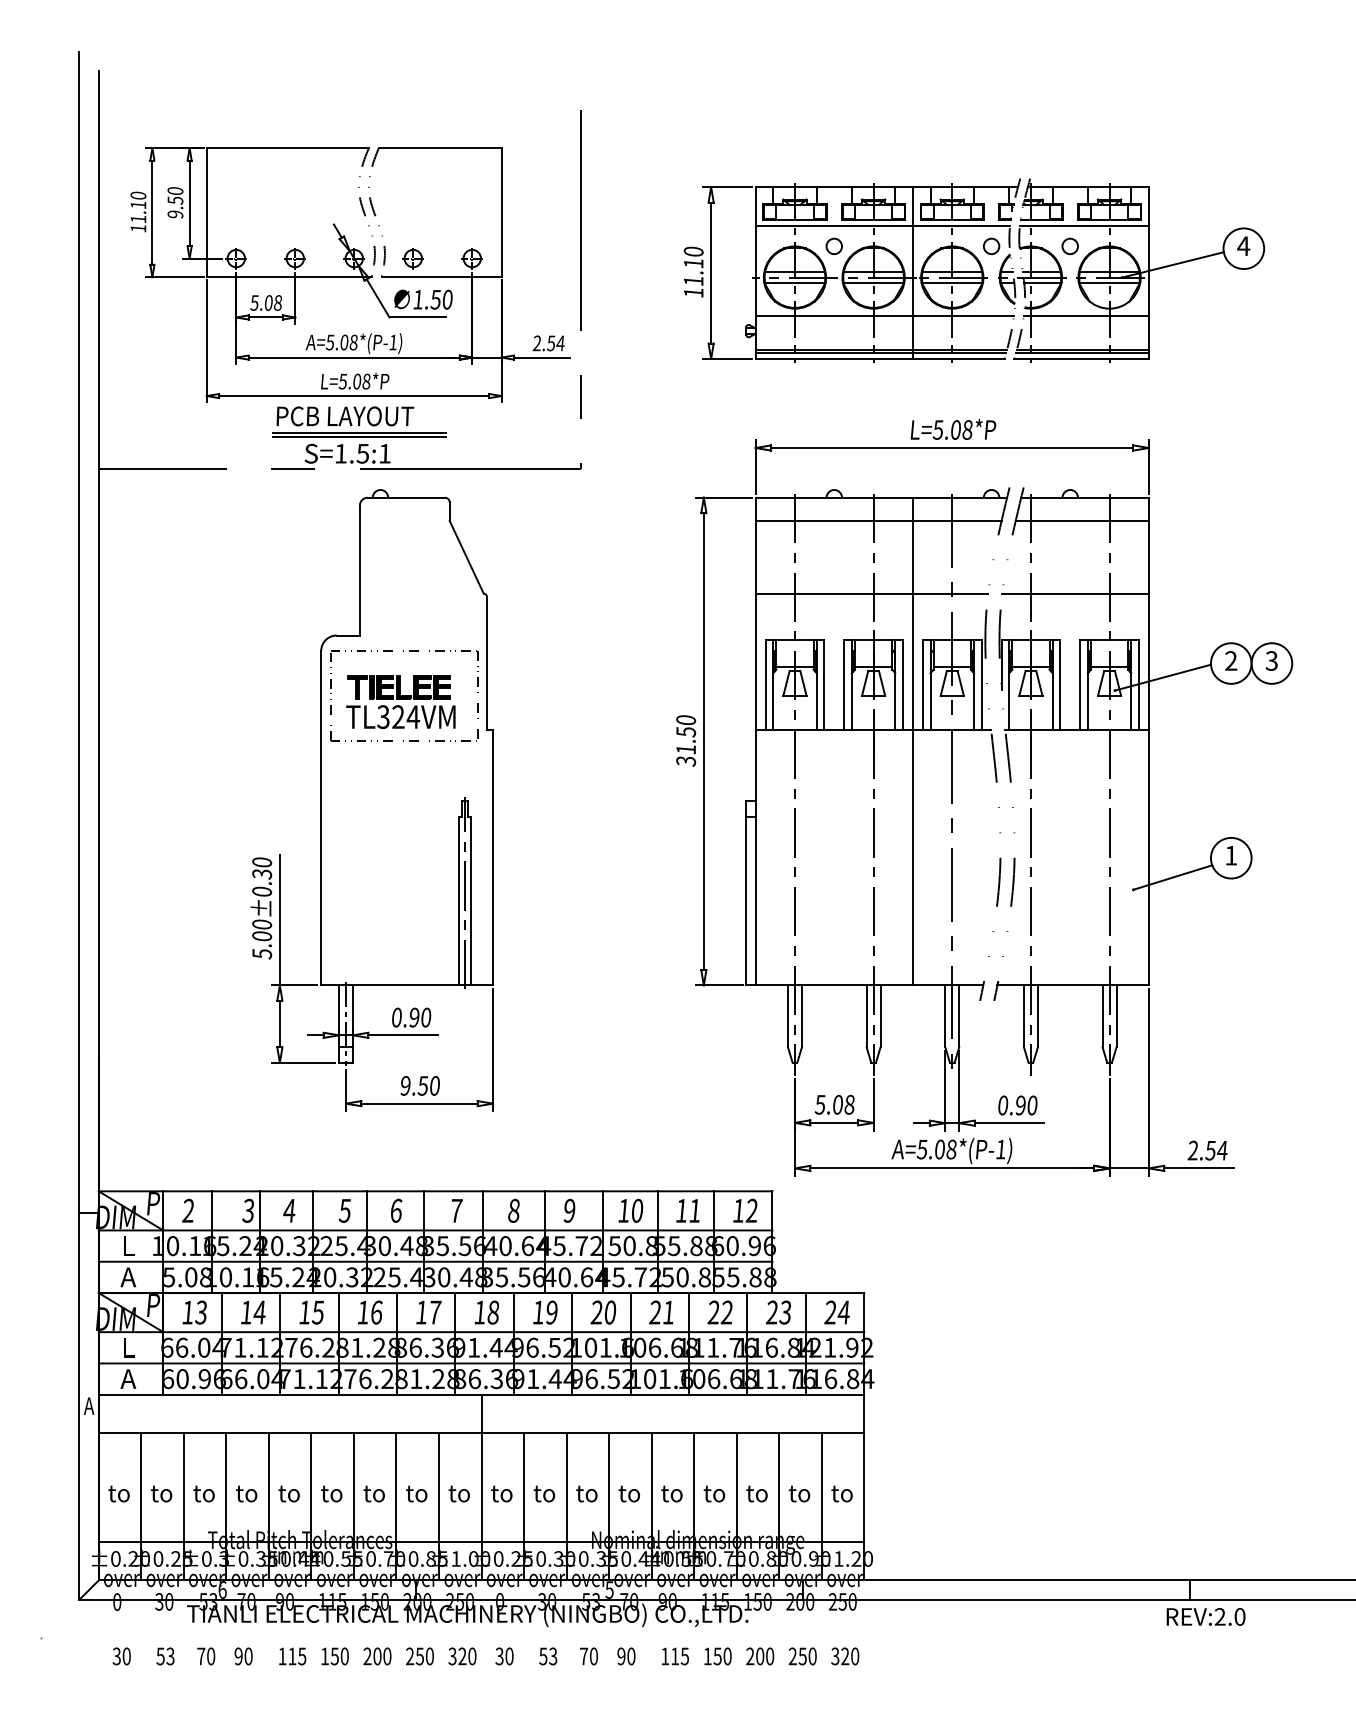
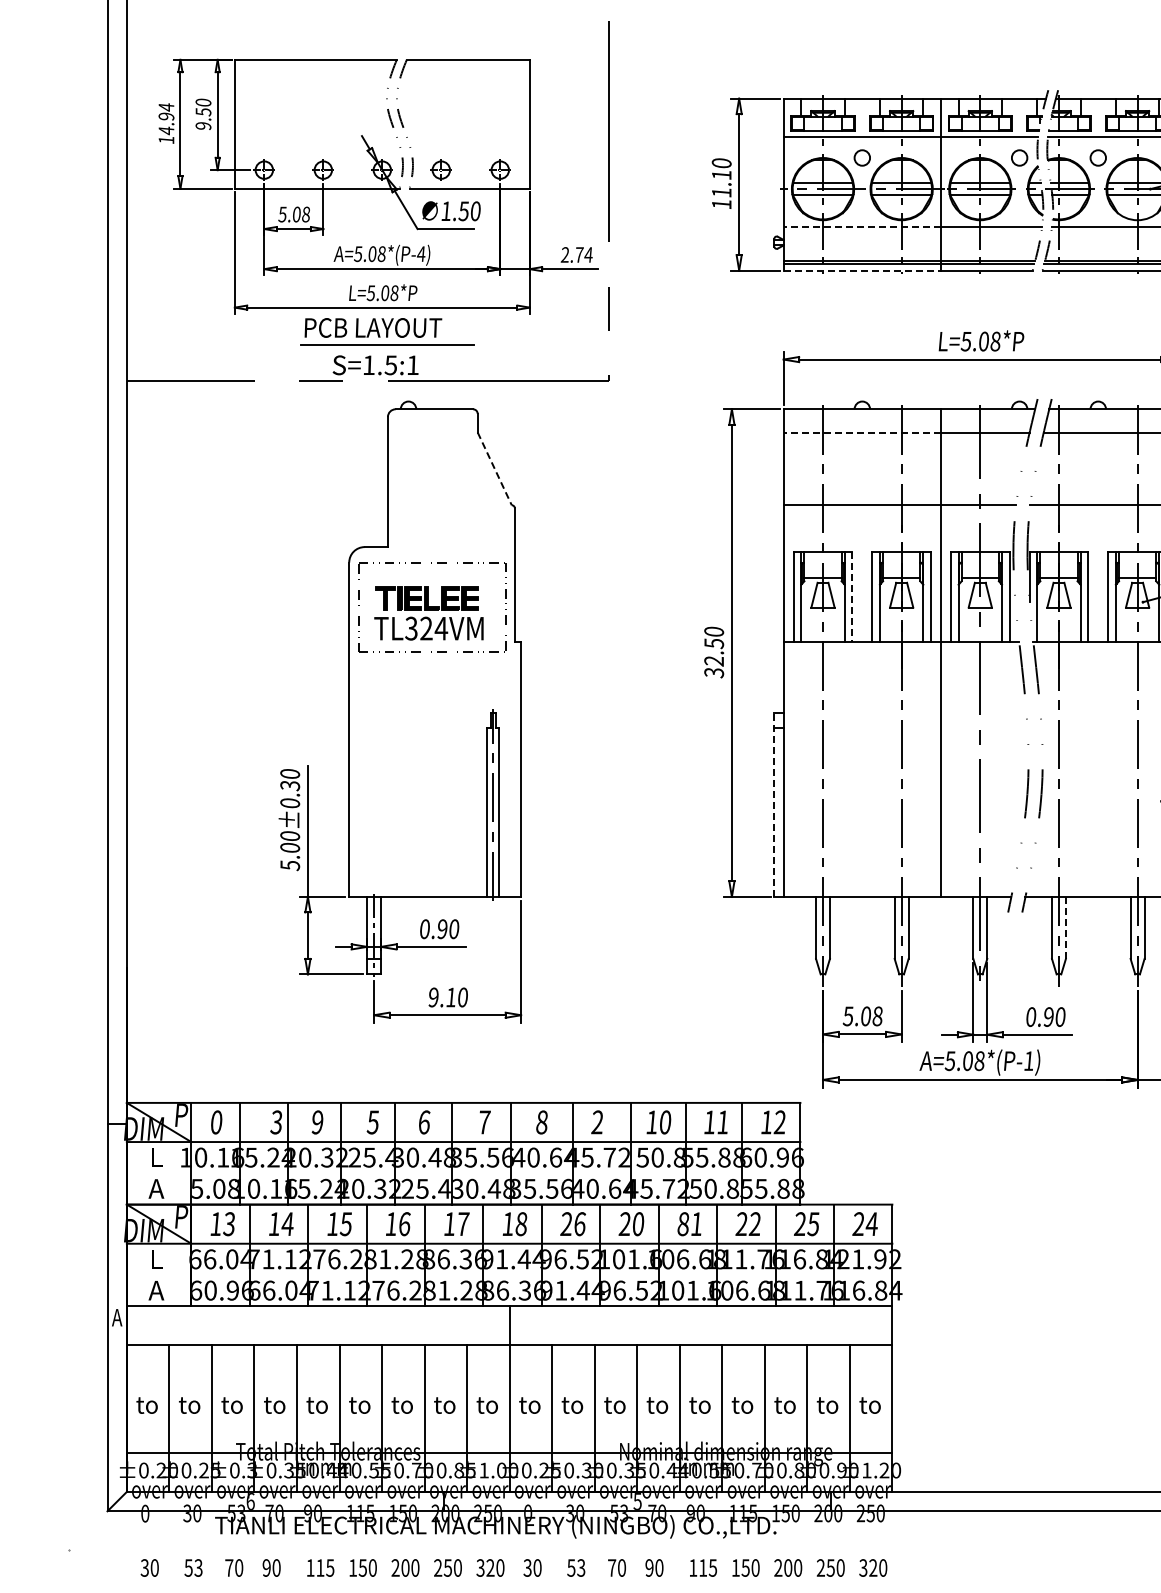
text: (138, 207) -> (166, 119), 11.10 -> 14.94
line: (834, 315) -> (862, 227), solid -> dashed
text: (392, 342) -> (420, 254), A=5.08*(P-1) -> A=5.08*(P-4)
text: (550, 343) -> (578, 255), 2.54 -> 2.74
line: (834, 358) -> (862, 270), solid -> dashed
line: (359, 437) -> (387, 349), removed
line: (834, 520) -> (862, 432), solid -> dashed
line: (466, 557) -> (494, 469), solid -> dashed
line: (824, 685) -> (852, 597), solid -> dashed
text: (685, 750) -> (713, 662), 31.50 -> 32.50
line: (746, 892) -> (774, 804), solid -> dashed
line: (1037, 1016) -> (1065, 928), solid -> dashed
text: (422, 1085) -> (450, 997), 9.50 -> 9.10
text: (188, 1210) -> (216, 1122), 2 -> 0
text: (289, 1210) -> (317, 1122), 4 -> 9
text: (569, 1210) -> (597, 1122), 9 -> 2
line: (435, 1261) -> (463, 1173), removed
text: (544, 1312) -> (572, 1224), 19 -> 26
text: (654, 1312) -> (682, 1224), 21 -> 81
text: (785, 1312) -> (813, 1224), 23 -> 25
line: (481, 1363) -> (509, 1275), removed

